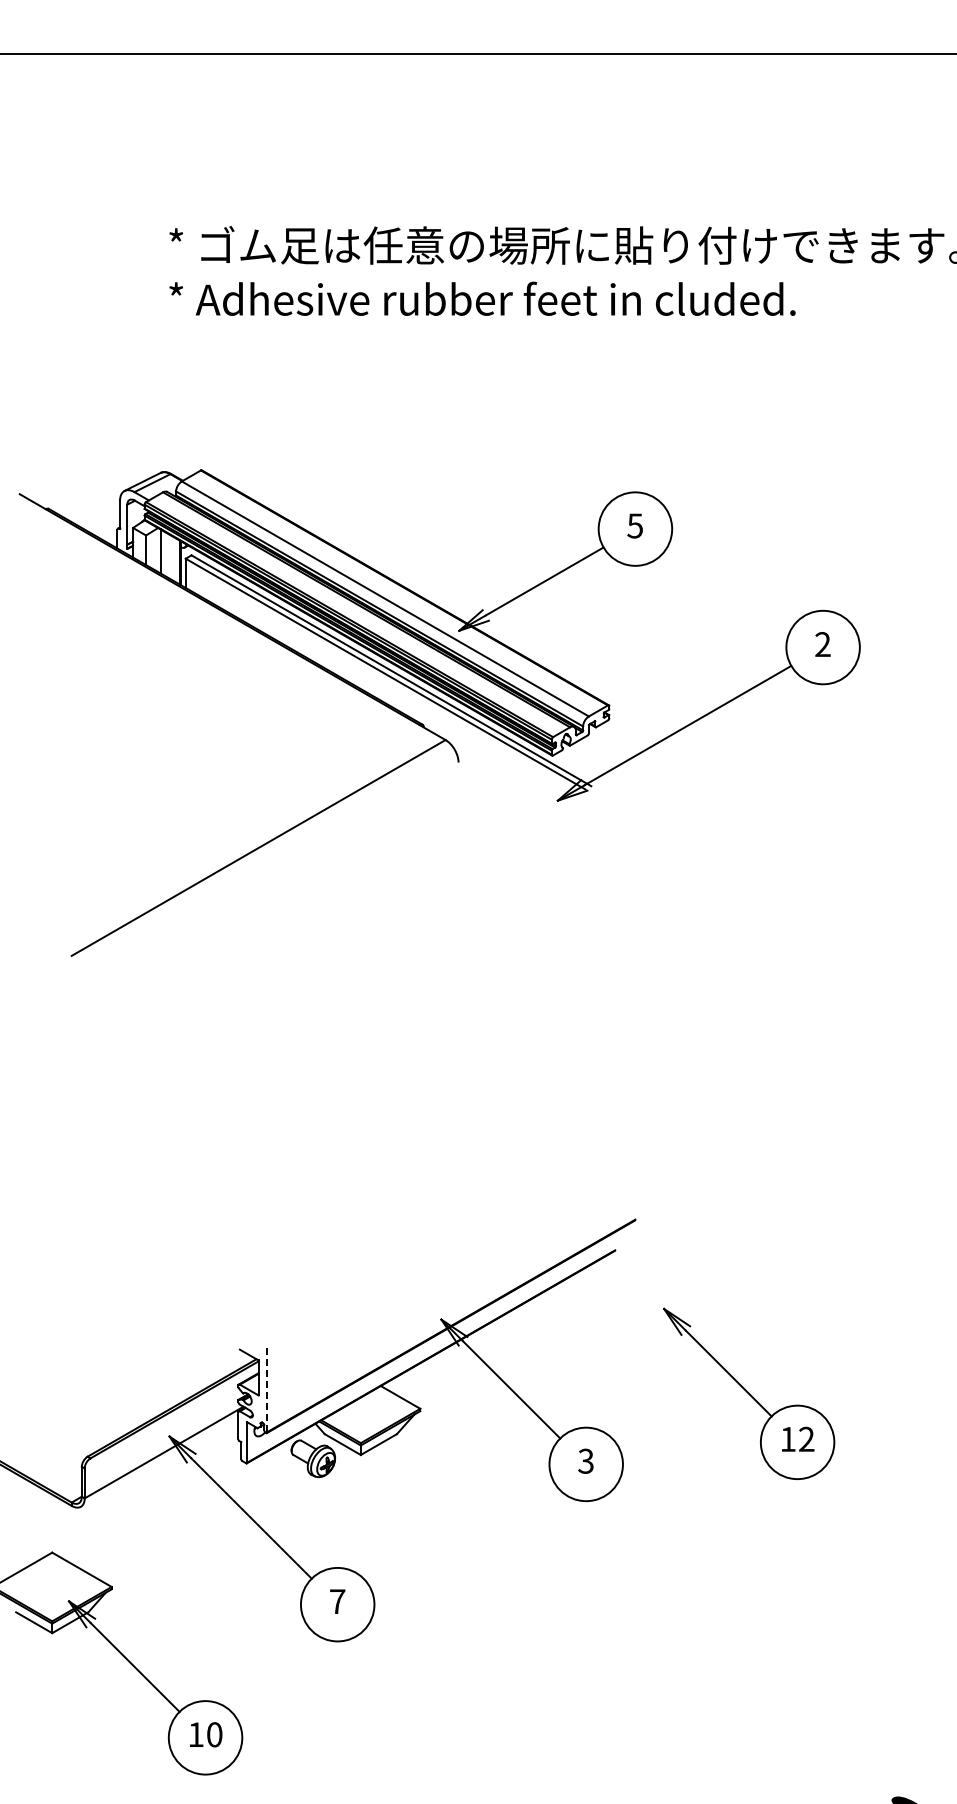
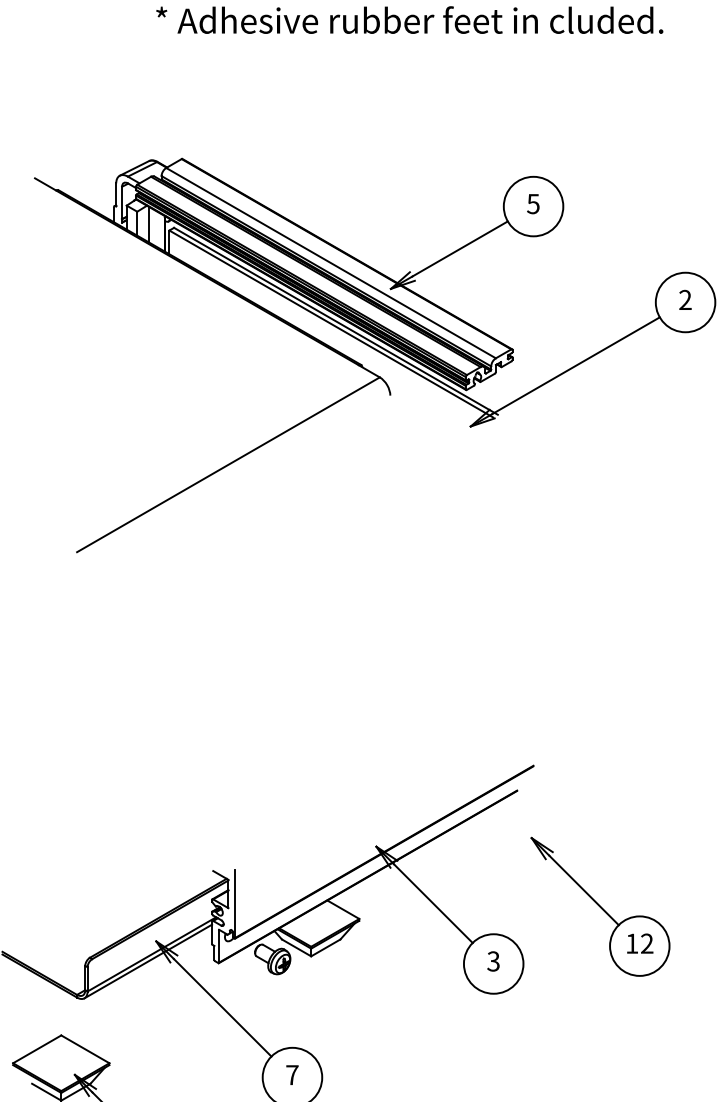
line: (267, 1390) -> (235, 904), dashed -> solid
part: (749, 1393) -> (600, 906), moved
line: (159, 1460) -> (148, 960), added

